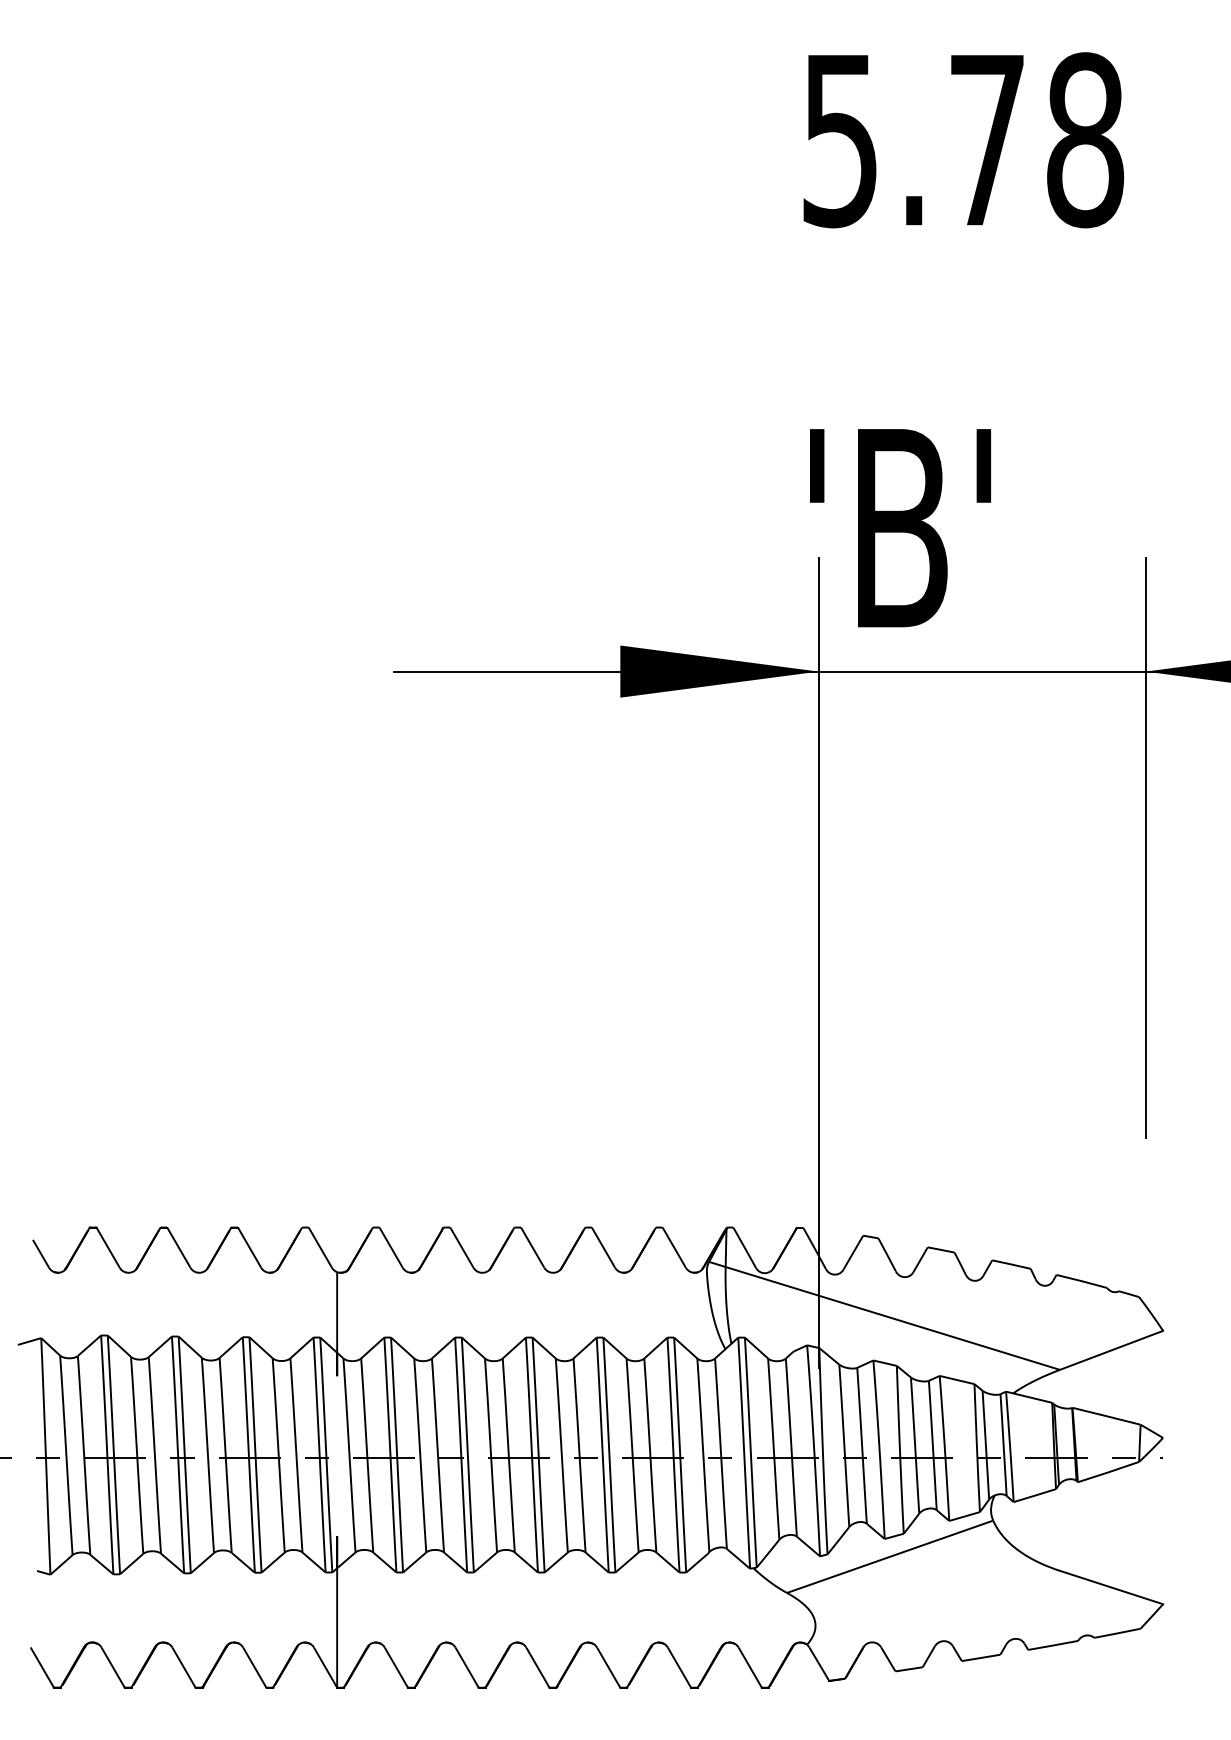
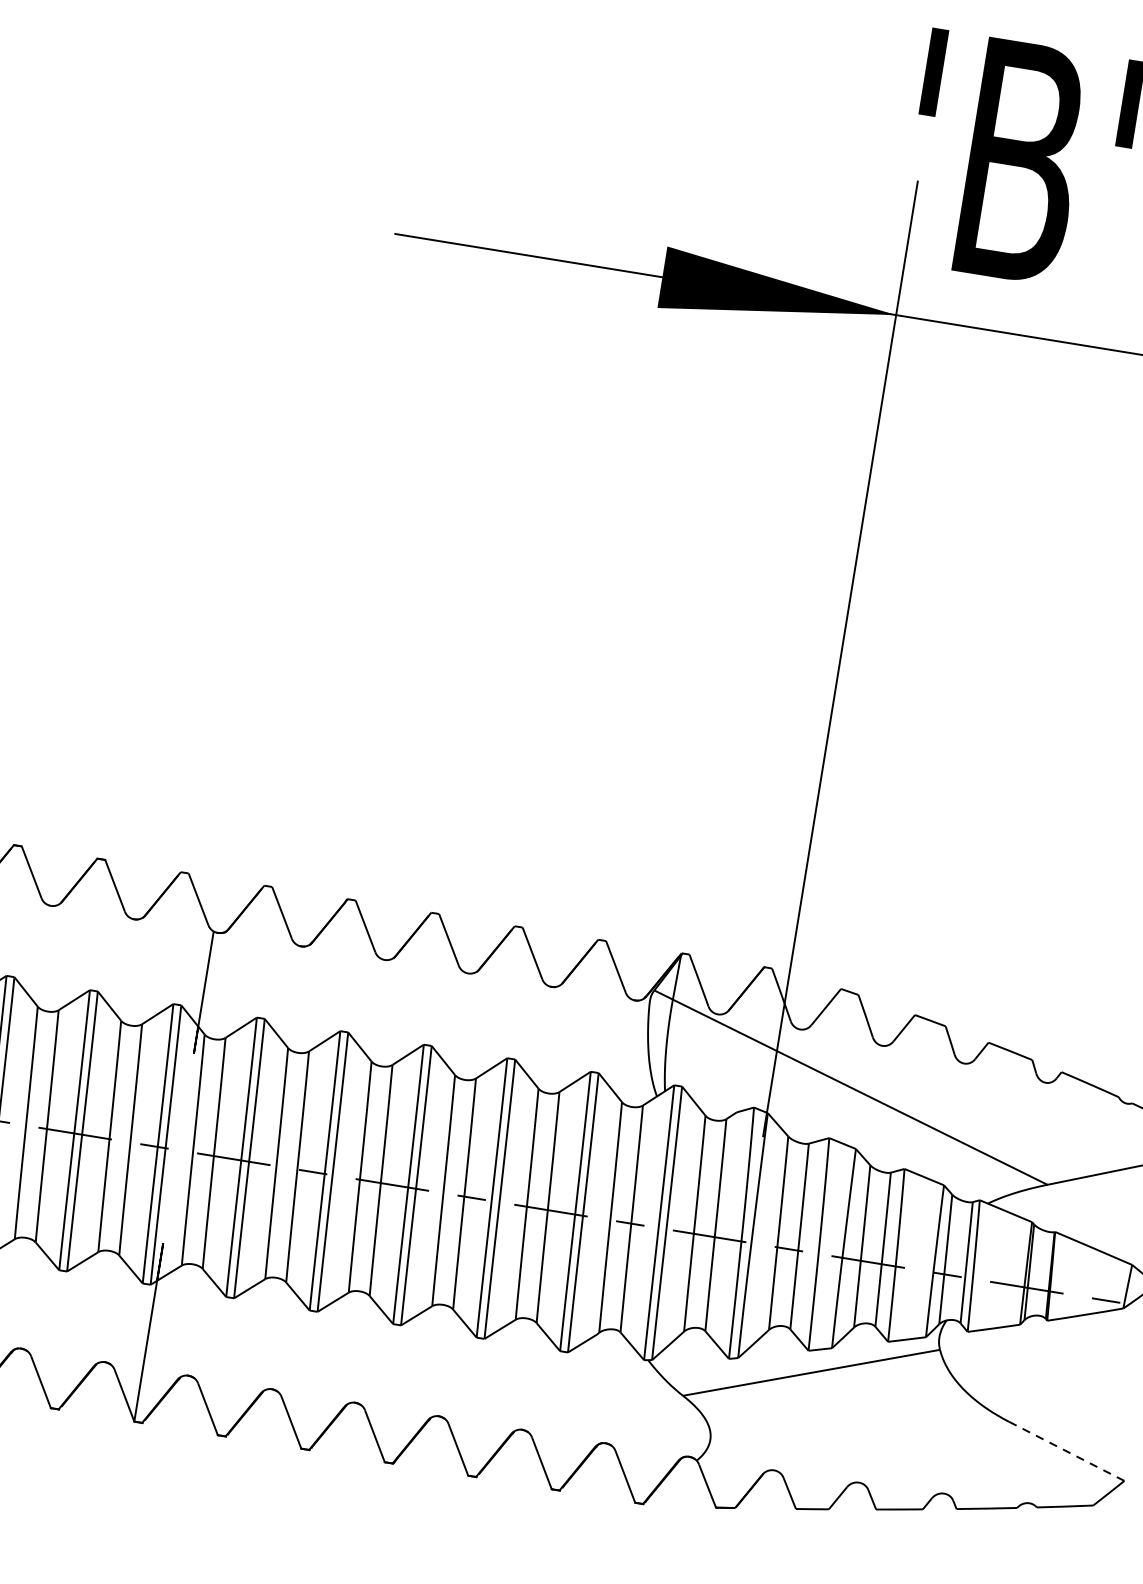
line: (1112, 1587) -> (1067, 1451), solid -> dashed

